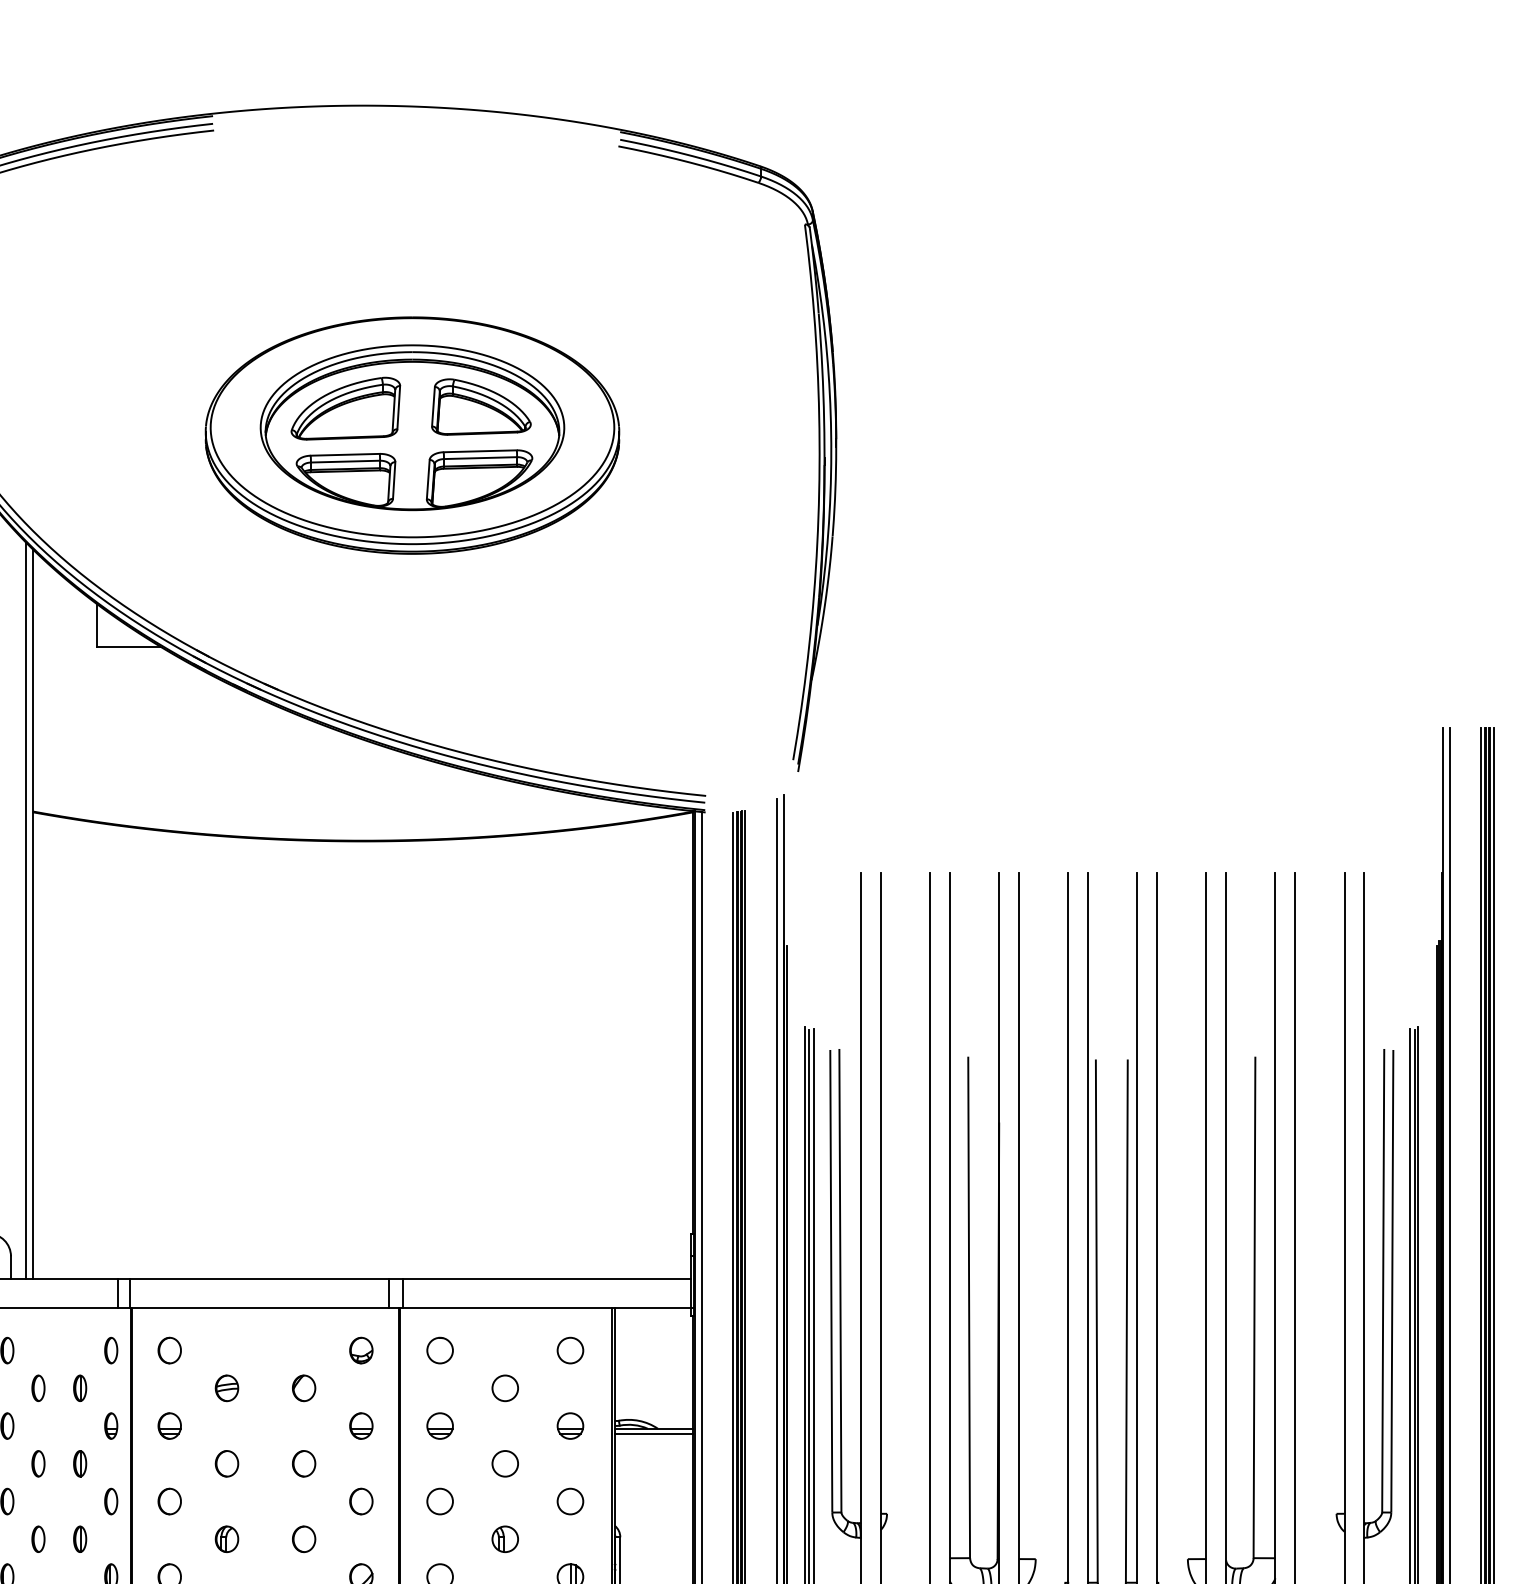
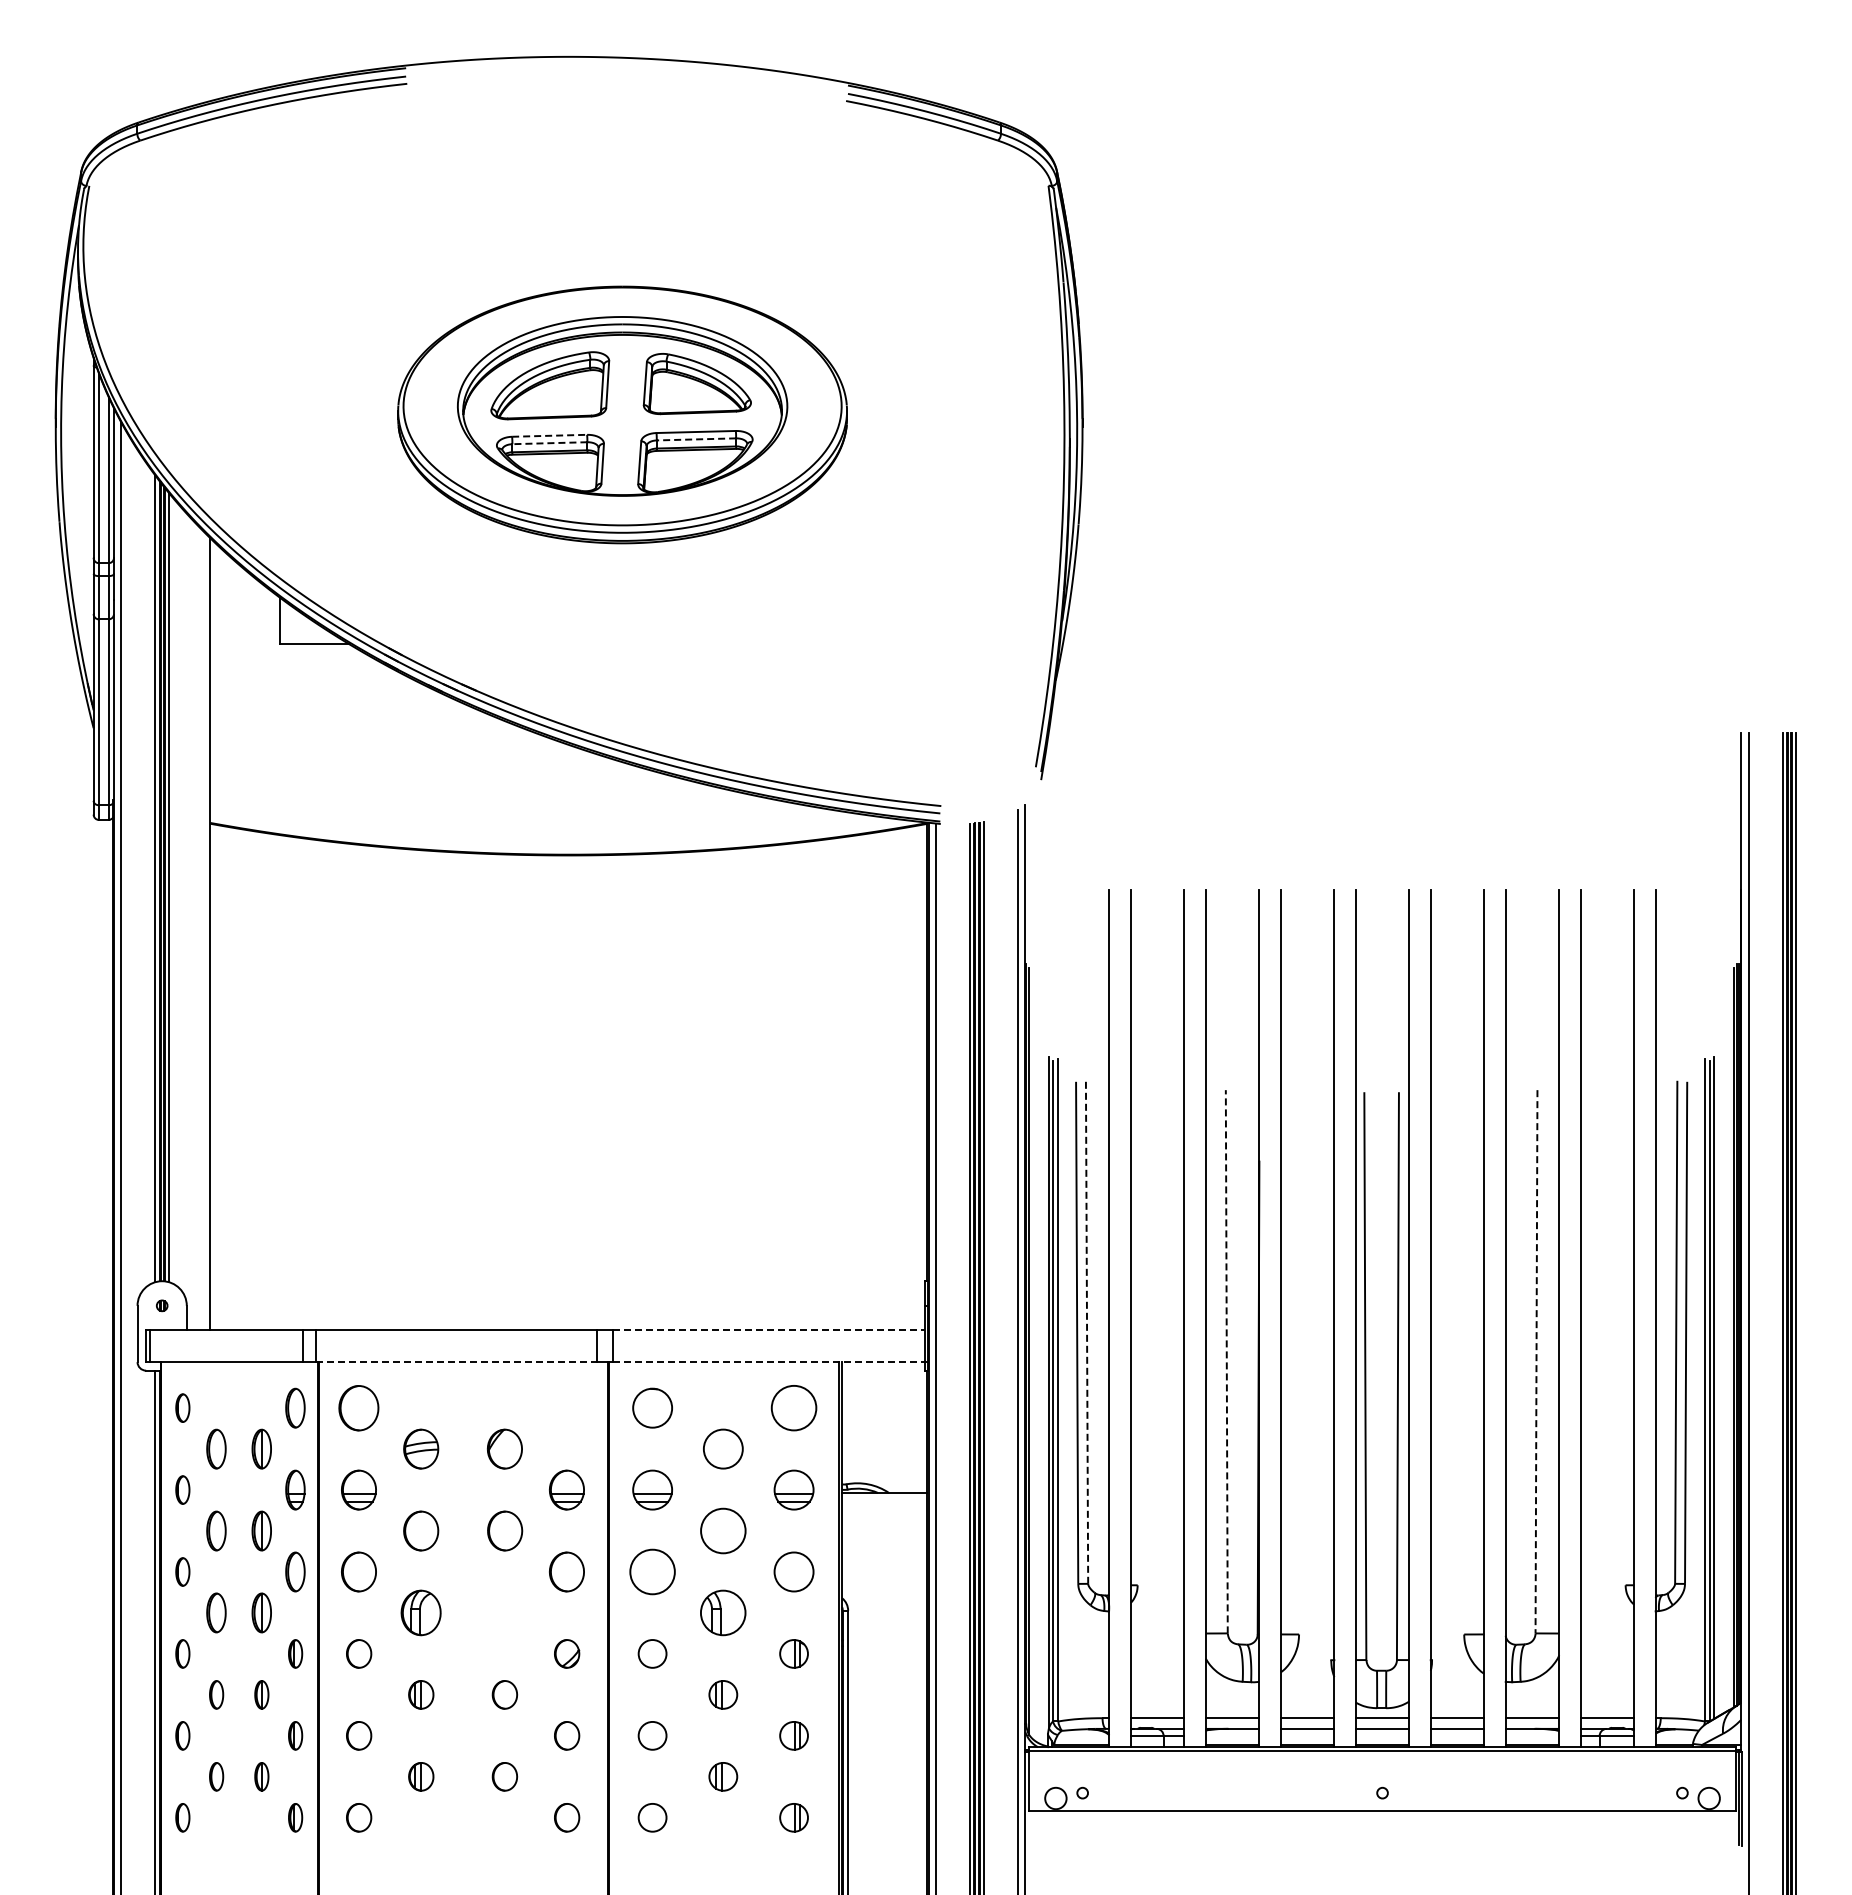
line: (345, 454) -> (549, 435), solid -> dashed
line: (480, 458) -> (696, 439), solid -> dashed
line: (345, 461) -> (549, 443), solid -> dashed
line: (25, 909) -> (202, 929), removed
line: (547, 1278) -> (769, 1329), solid -> dashed
line: (840, 1280) -> (1087, 1332), solid -> dashed
line: (968, 1307) -> (1226, 1361), solid -> dashed
line: (1254, 1307) -> (1536, 1361), solid -> dashed
line: (259, 1308) -> (456, 1362), solid -> dashed
line: (547, 1308) -> (769, 1362), solid -> dashed
part: (111, 1350) -> (295, 1407), size x1.4
part: (170, 1350) -> (359, 1407), size x1.6
part: (361, 1350) -> (567, 1407), removed
part: (440, 1350) -> (652, 1407), size x1.4
circle: (569, 1350) -> (793, 1408), size x1.6
part: (38, 1387) -> (216, 1448), size x1.4
part: (79, 1387) -> (261, 1448), size x1.4
part: (227, 1387) -> (421, 1448), size x1.4
part: (303, 1387) -> (504, 1448), size x1.4
circle: (505, 1388) -> (723, 1449), size x1.4
part: (111, 1425) -> (295, 1489), size x1.4
part: (170, 1425) -> (359, 1489), size x1.4
part: (361, 1425) -> (567, 1489), size x1.4
part: (440, 1425) -> (652, 1489), size x1.4
part: (569, 1425) -> (793, 1489), size x1.4
line: (653, 1433) -> (884, 1498), removed
part: (38, 1463) -> (216, 1530), size x1.4
part: (79, 1463) -> (261, 1530), size x1.4
part: (227, 1463) -> (421, 1530), size x1.4
part: (303, 1463) -> (504, 1530), size x1.4
circle: (505, 1463) -> (723, 1530), size x1.6
part: (111, 1501) -> (295, 1571), size x1.4
part: (170, 1501) -> (359, 1571), size x1.4
part: (361, 1501) -> (567, 1571), size x1.4
circle: (440, 1501) -> (652, 1571), size x1.6
circle: (569, 1501) -> (793, 1571), size x1.4
part: (38, 1538) -> (216, 1612), size x1.4
part: (79, 1538) -> (261, 1612), size x1.4
part: (227, 1538) -> (421, 1612), size x1.6
part: (303, 1538) -> (504, 1612), removed
part: (505, 1538) -> (723, 1612), size x1.6

